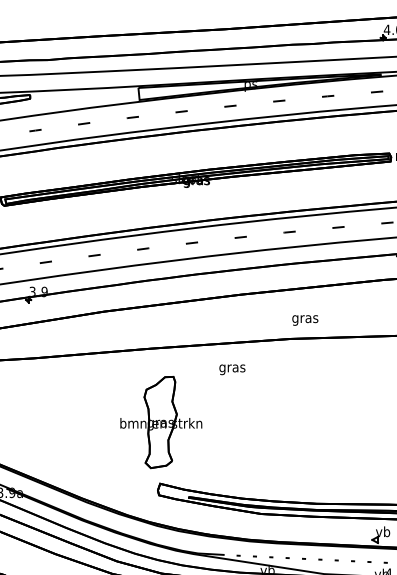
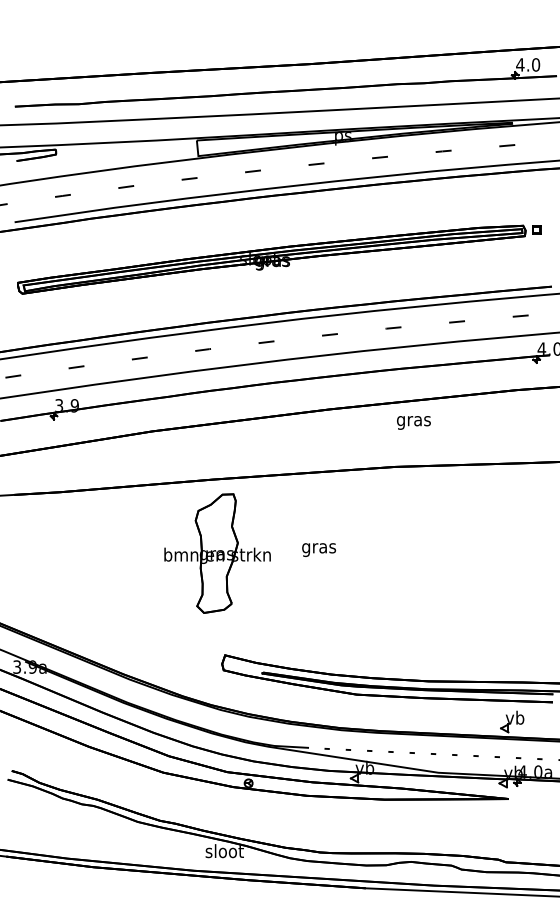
text: (304, 320) -> (413, 422), moved
text: (232, 369) -> (319, 549), moved
part: (161, 422) -> (217, 553), moved

